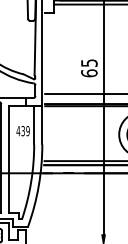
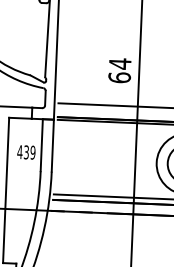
text: (89, 63) -> (120, 64), 65 -> 64

